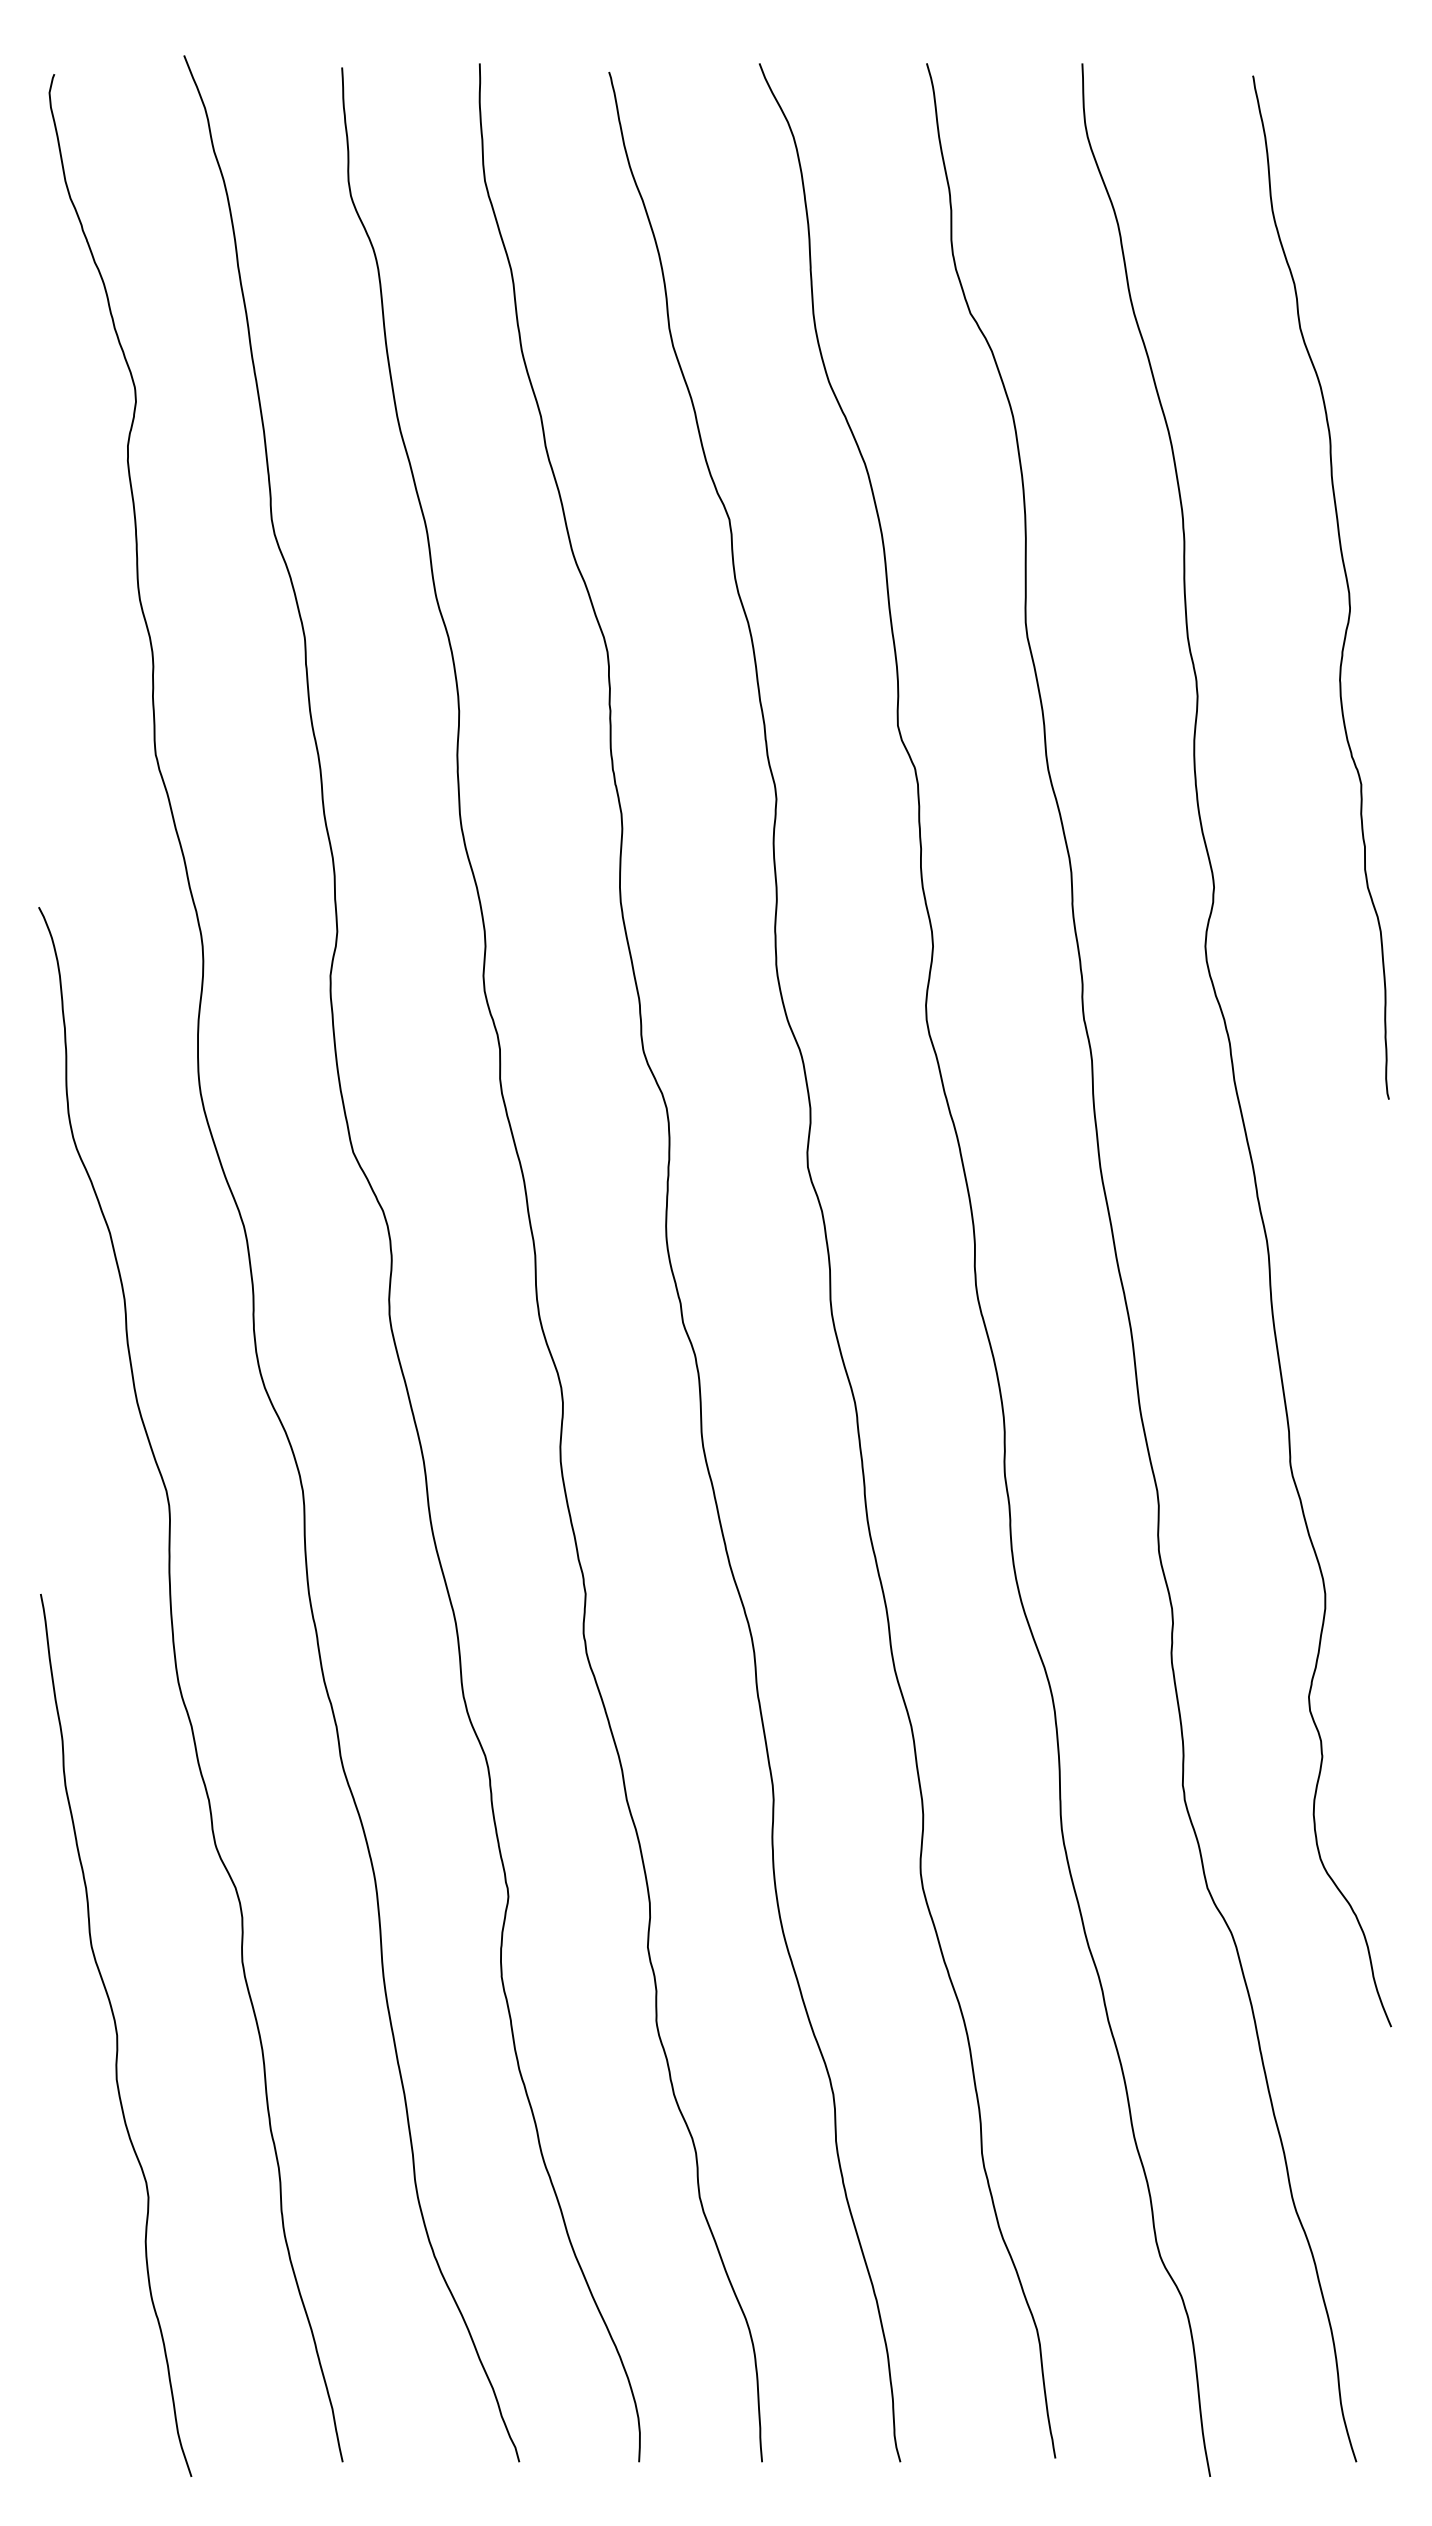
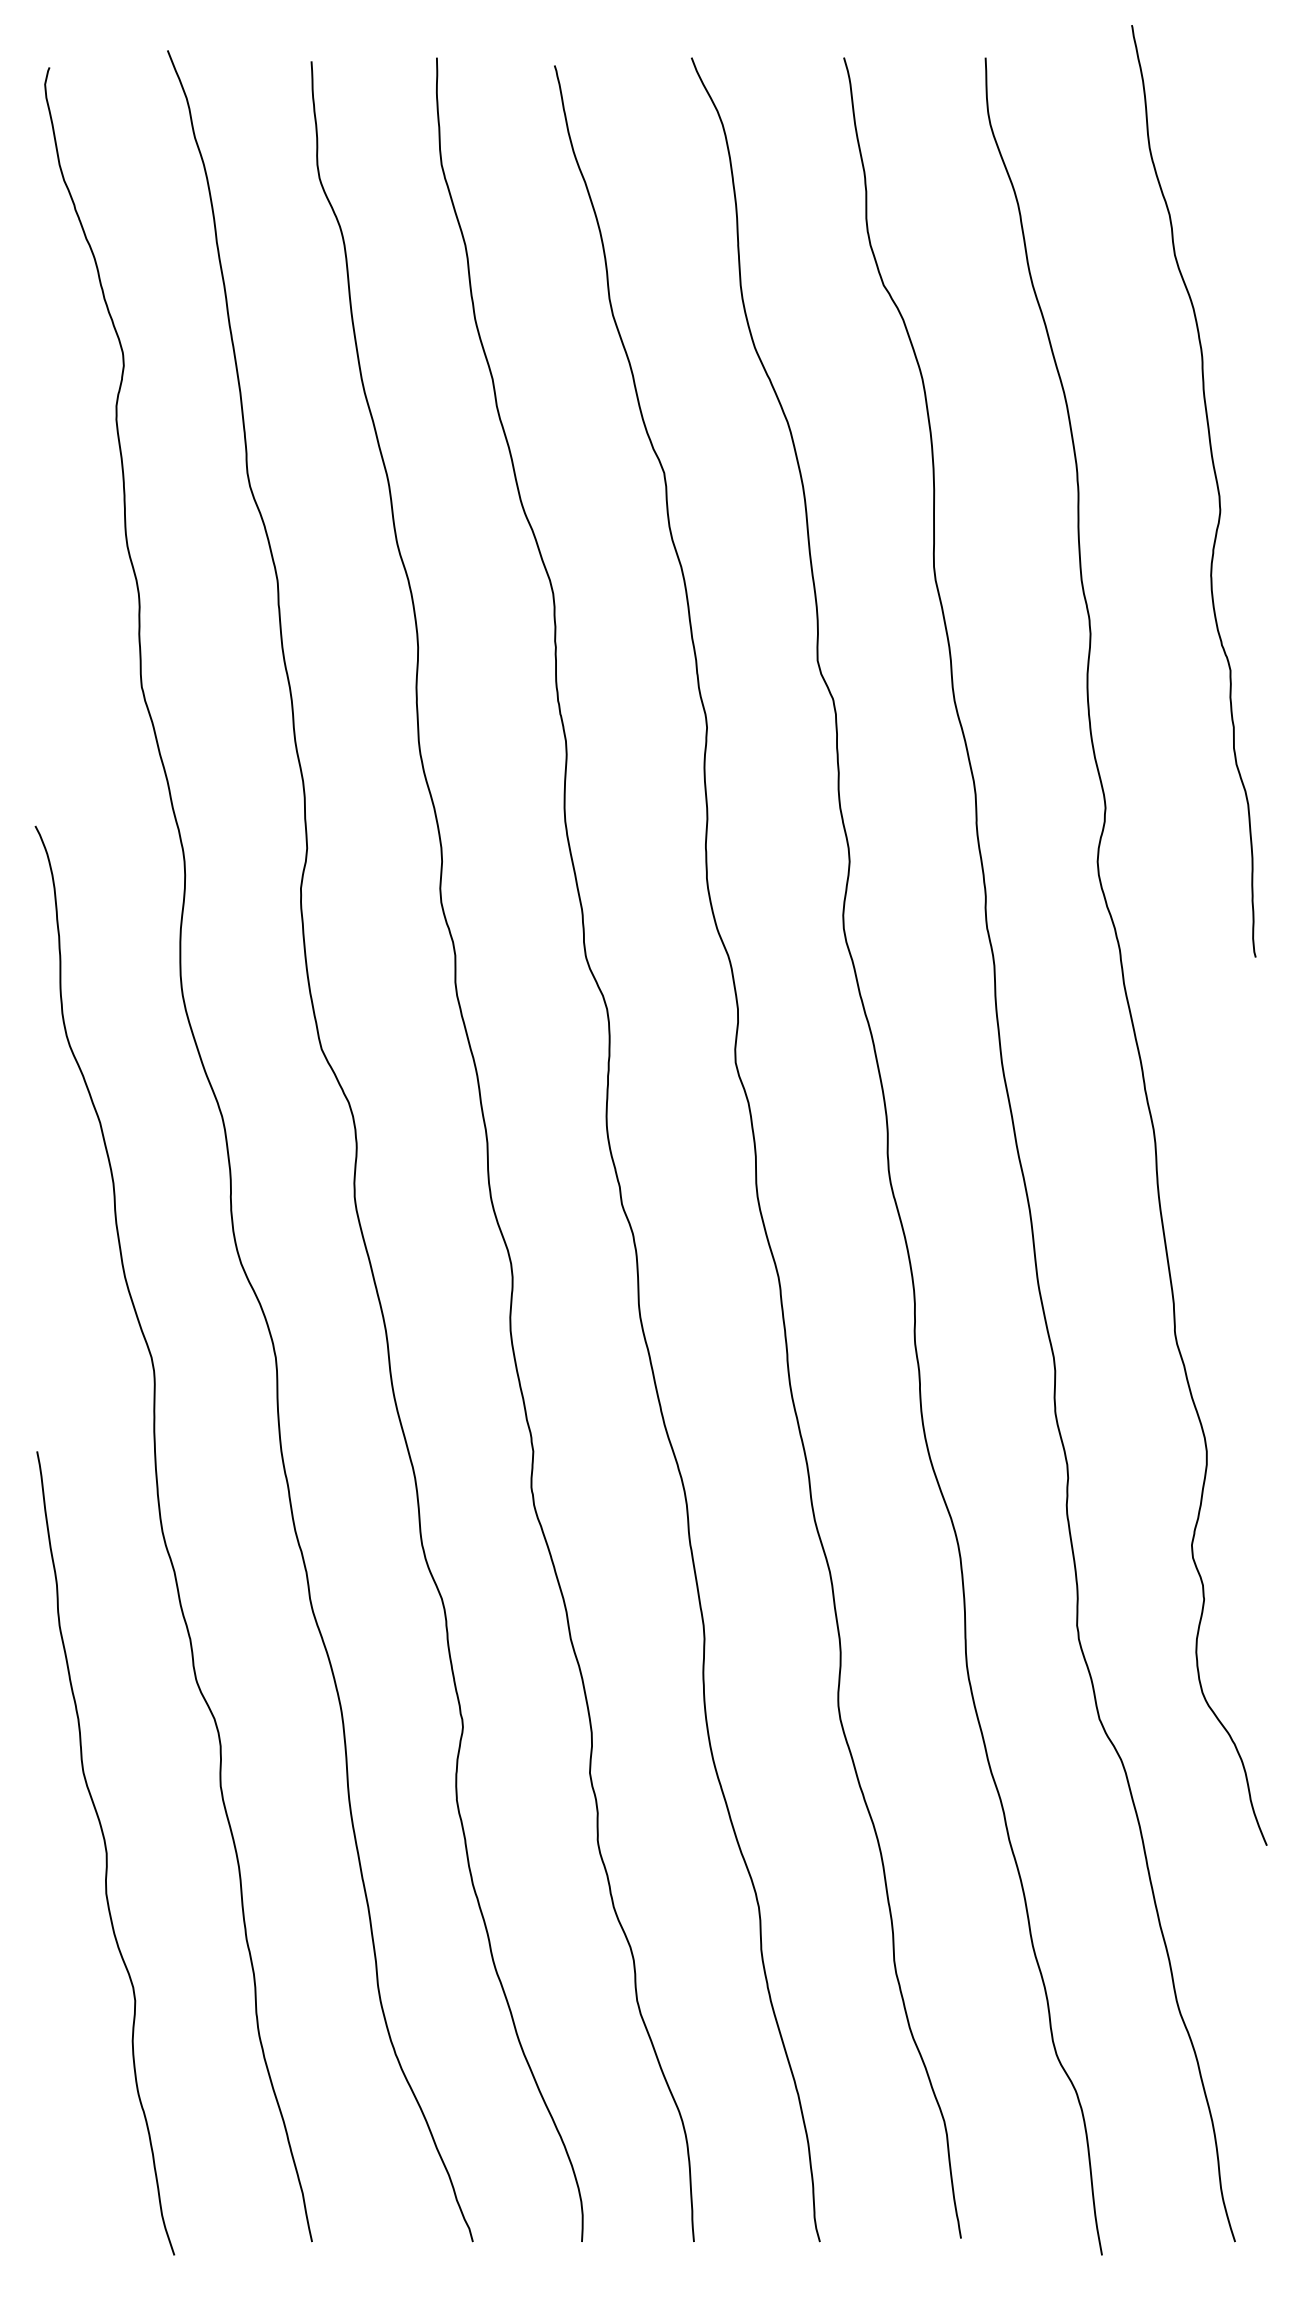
curve: (1346, 584) -> (1217, 488), moved

